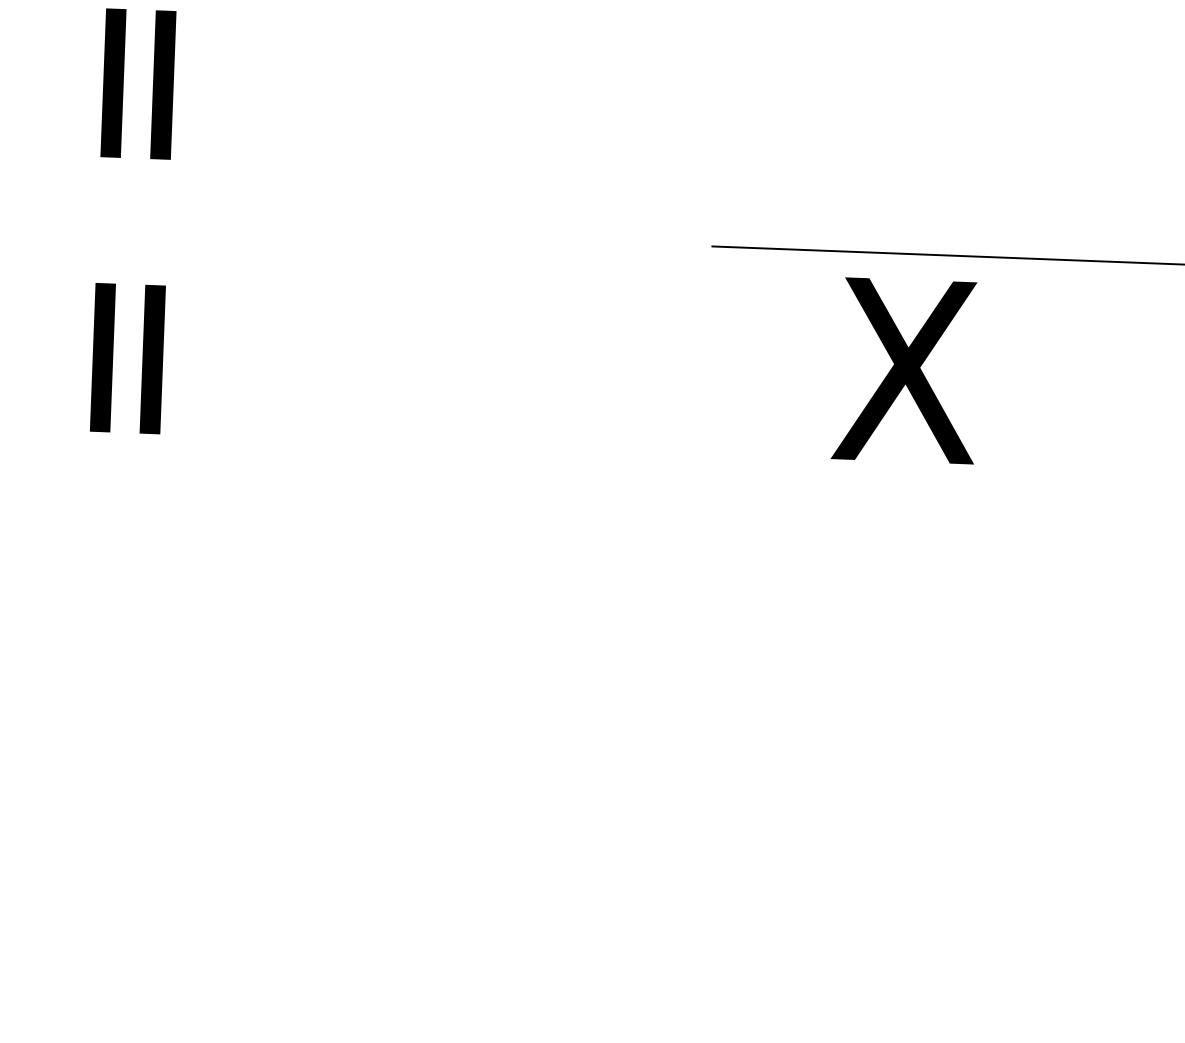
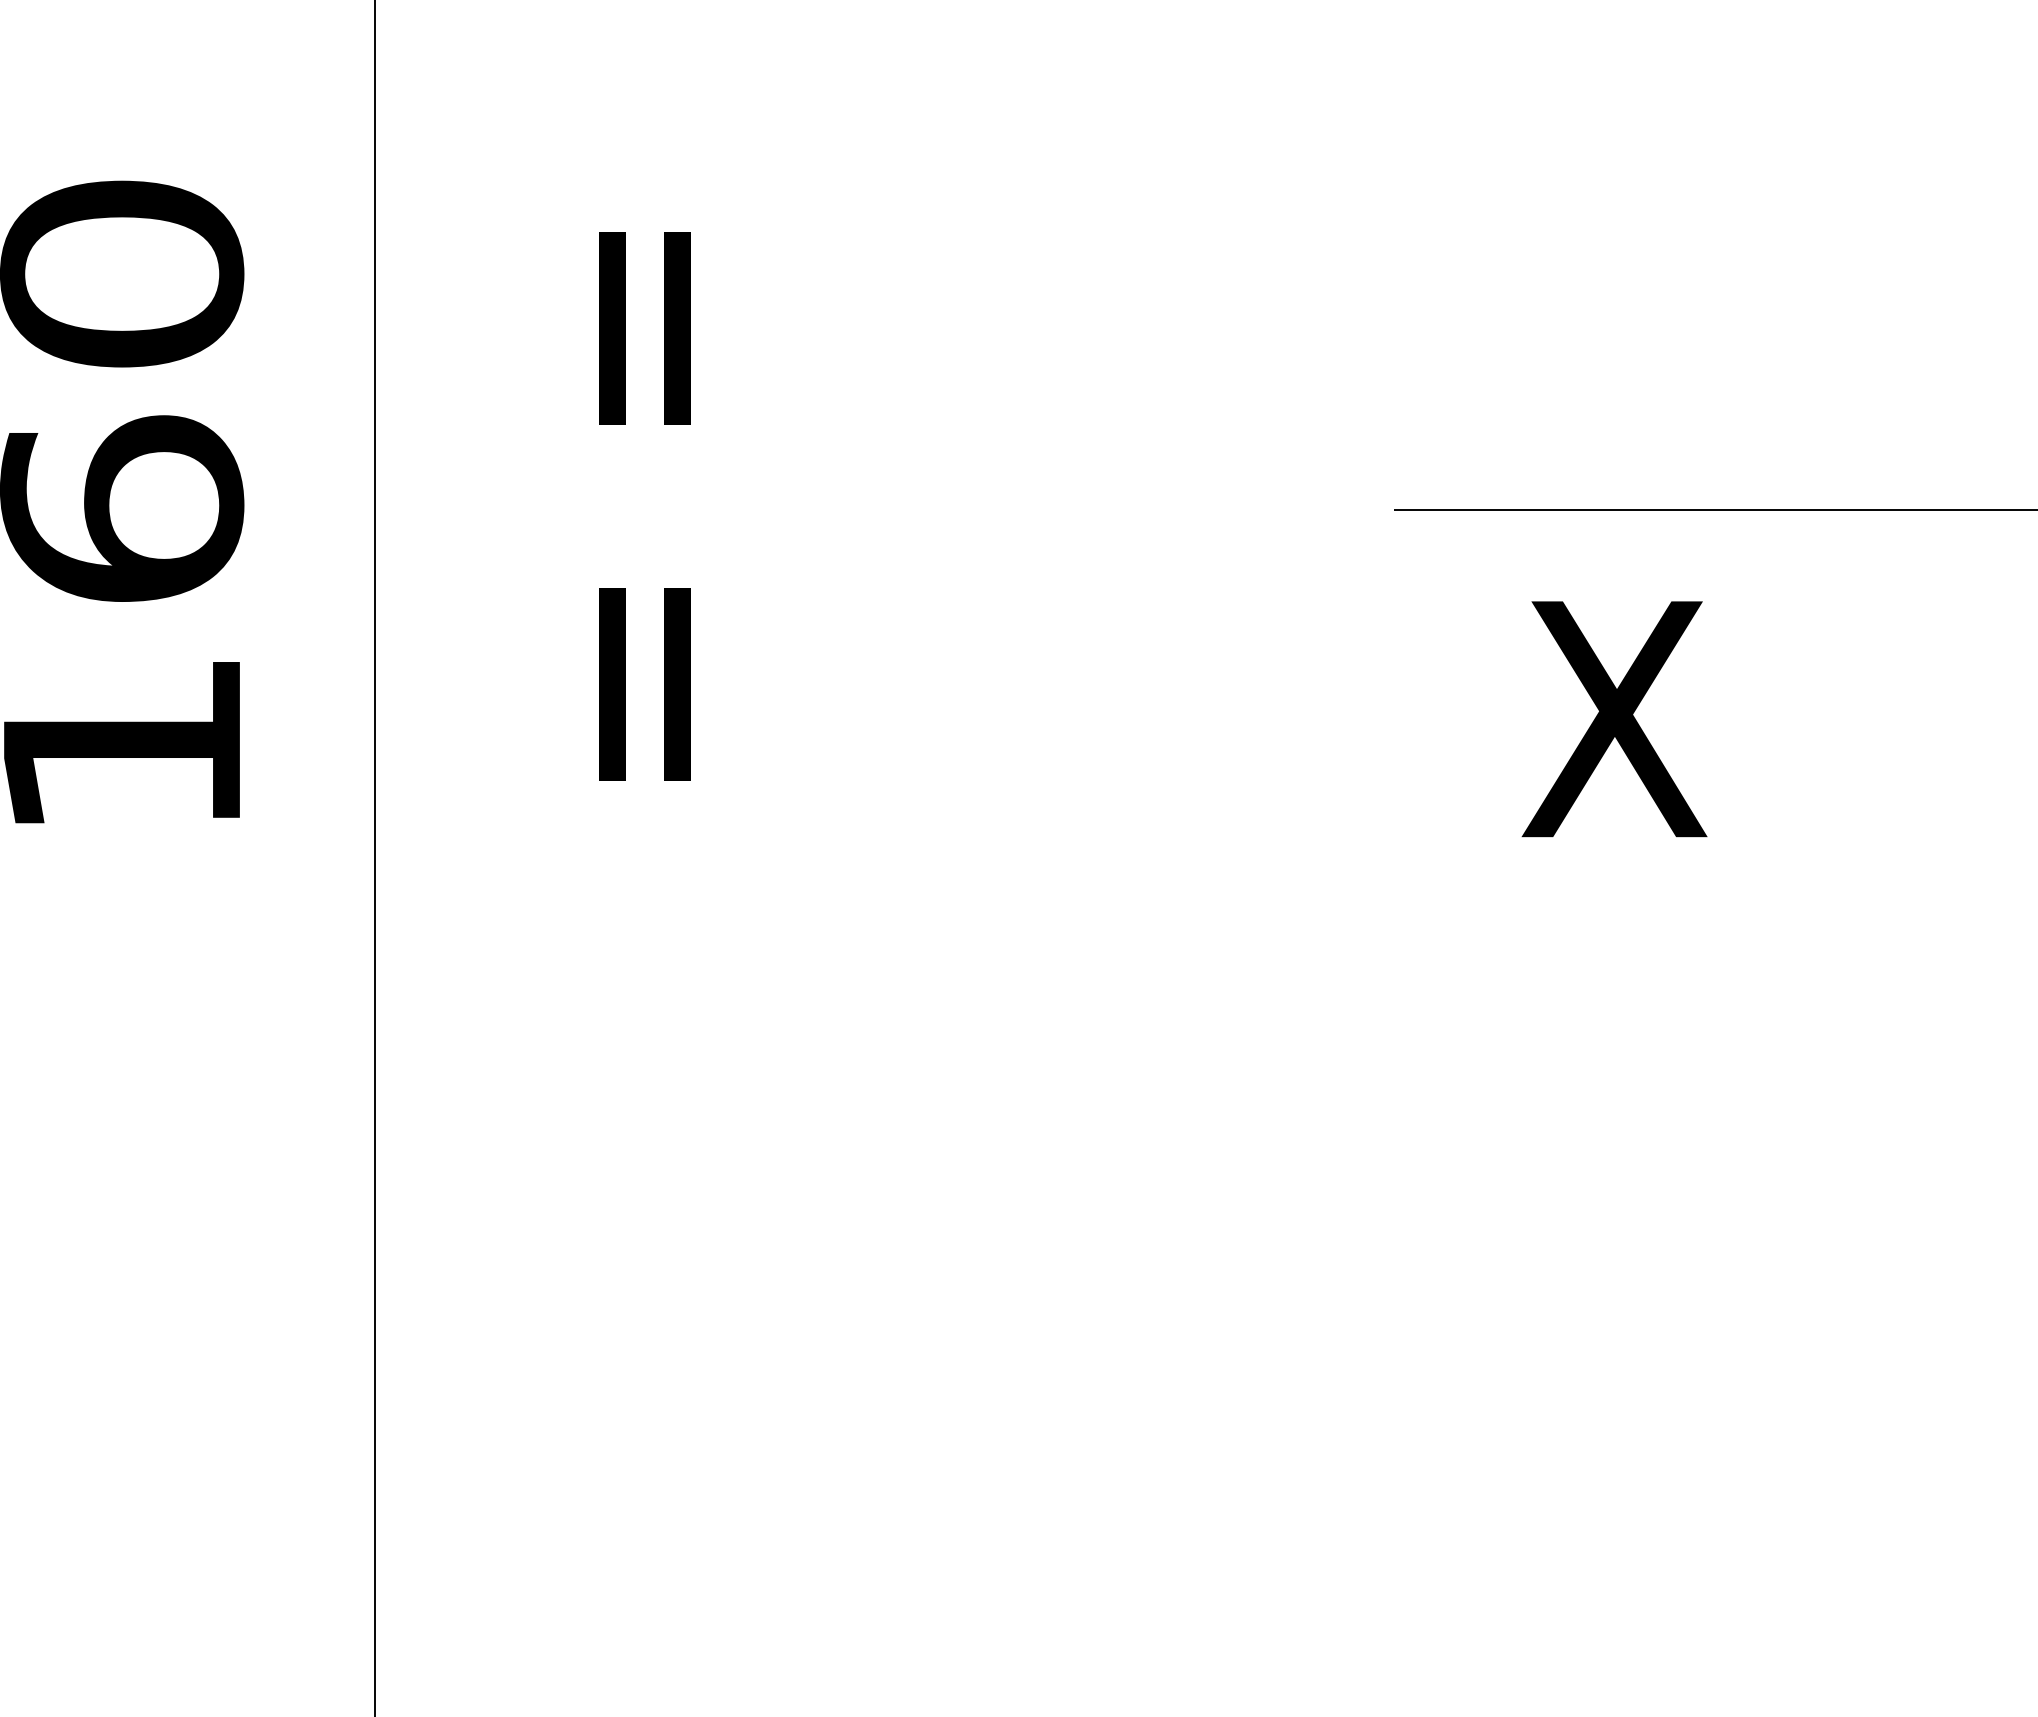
text: (905, 370) -> (1614, 719), moved

